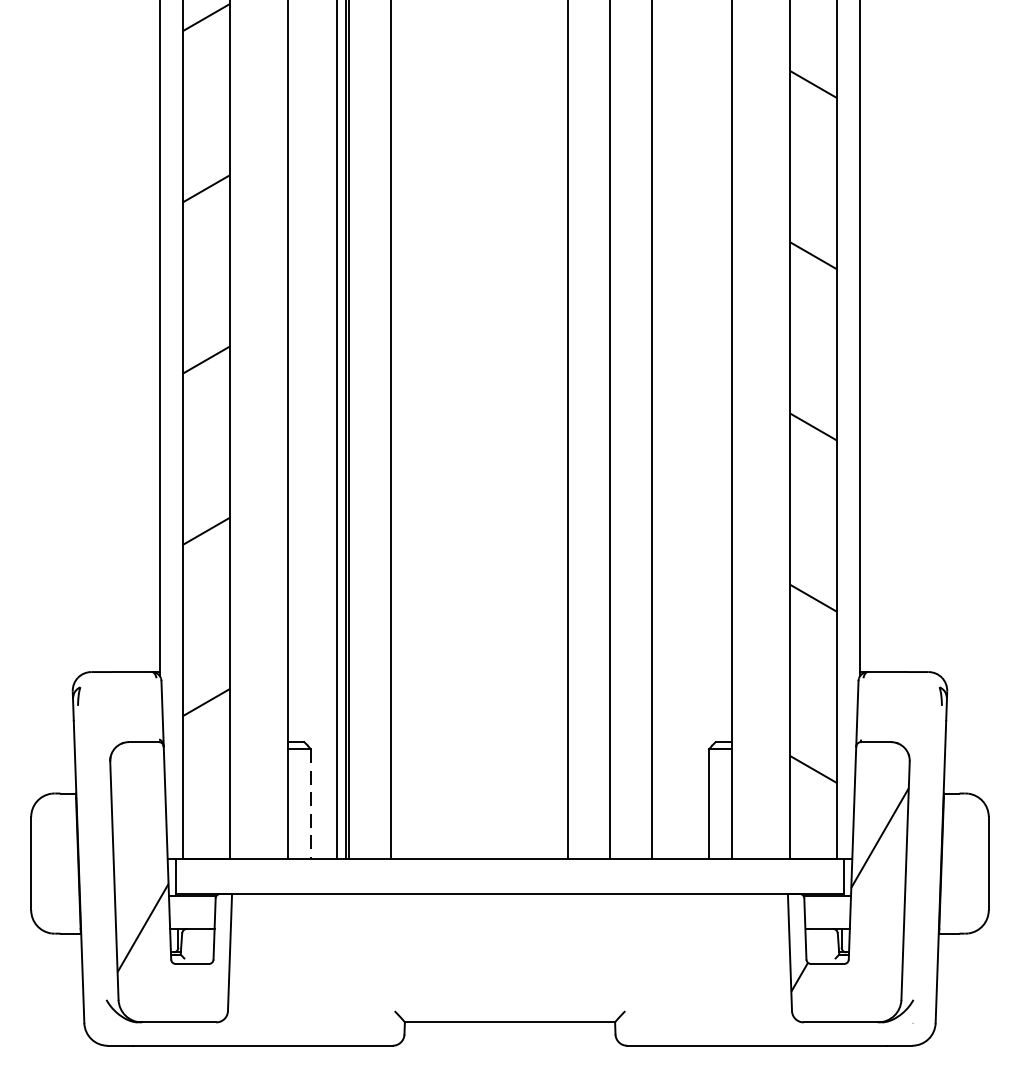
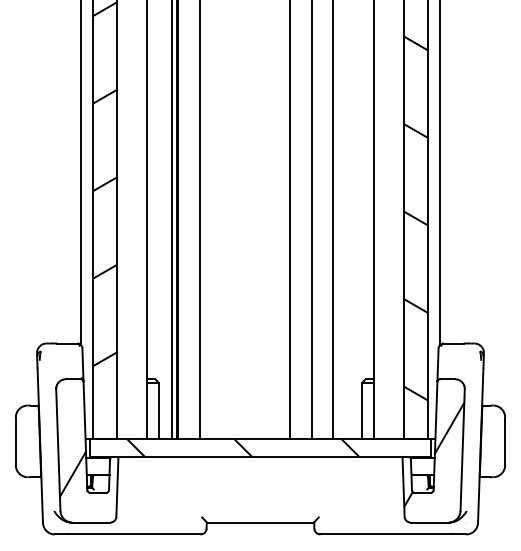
line: (310, 805) -> (158, 411), dashed -> solid
hatch: (476, 875) -> (243, 447), added

